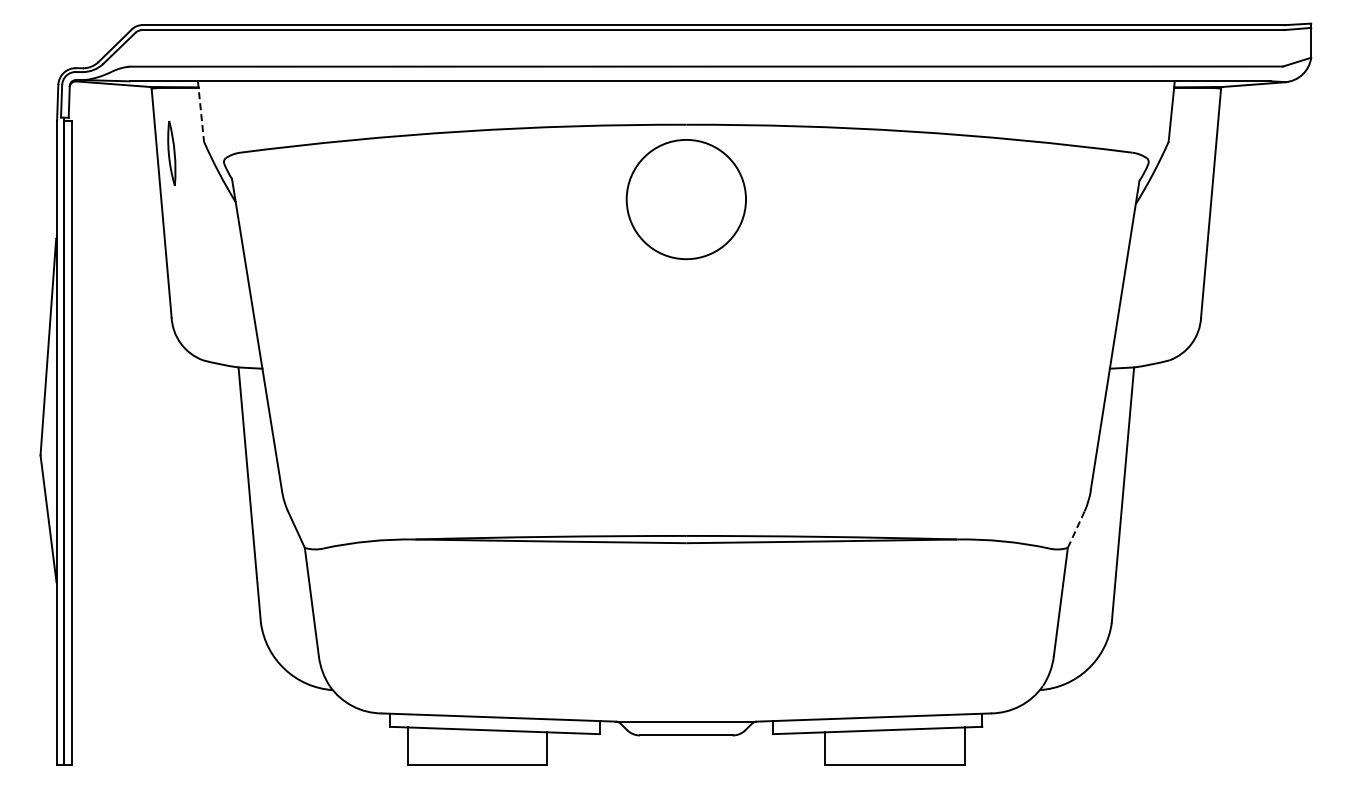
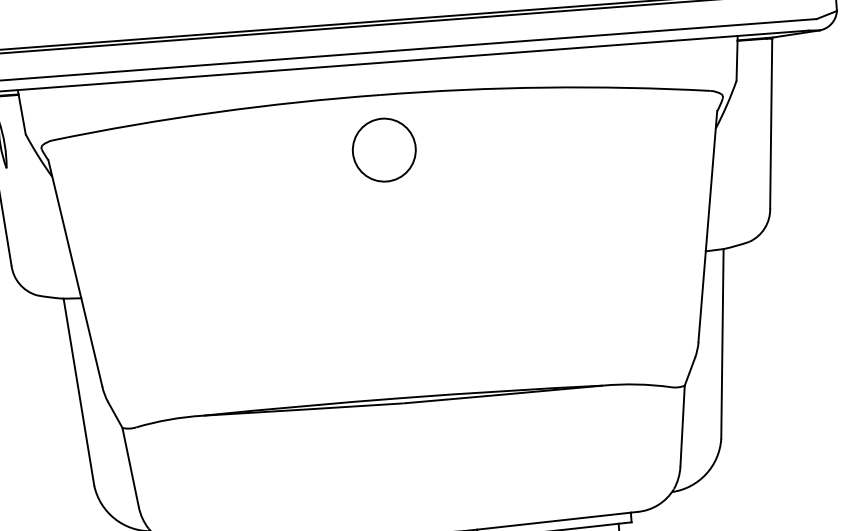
line: (201, 112) -> (22, 112), dashed -> solid
circle: (685, 199) -> (383, 150), size x0.71
line: (1076, 529) -> (690, 371), dashed -> solid

